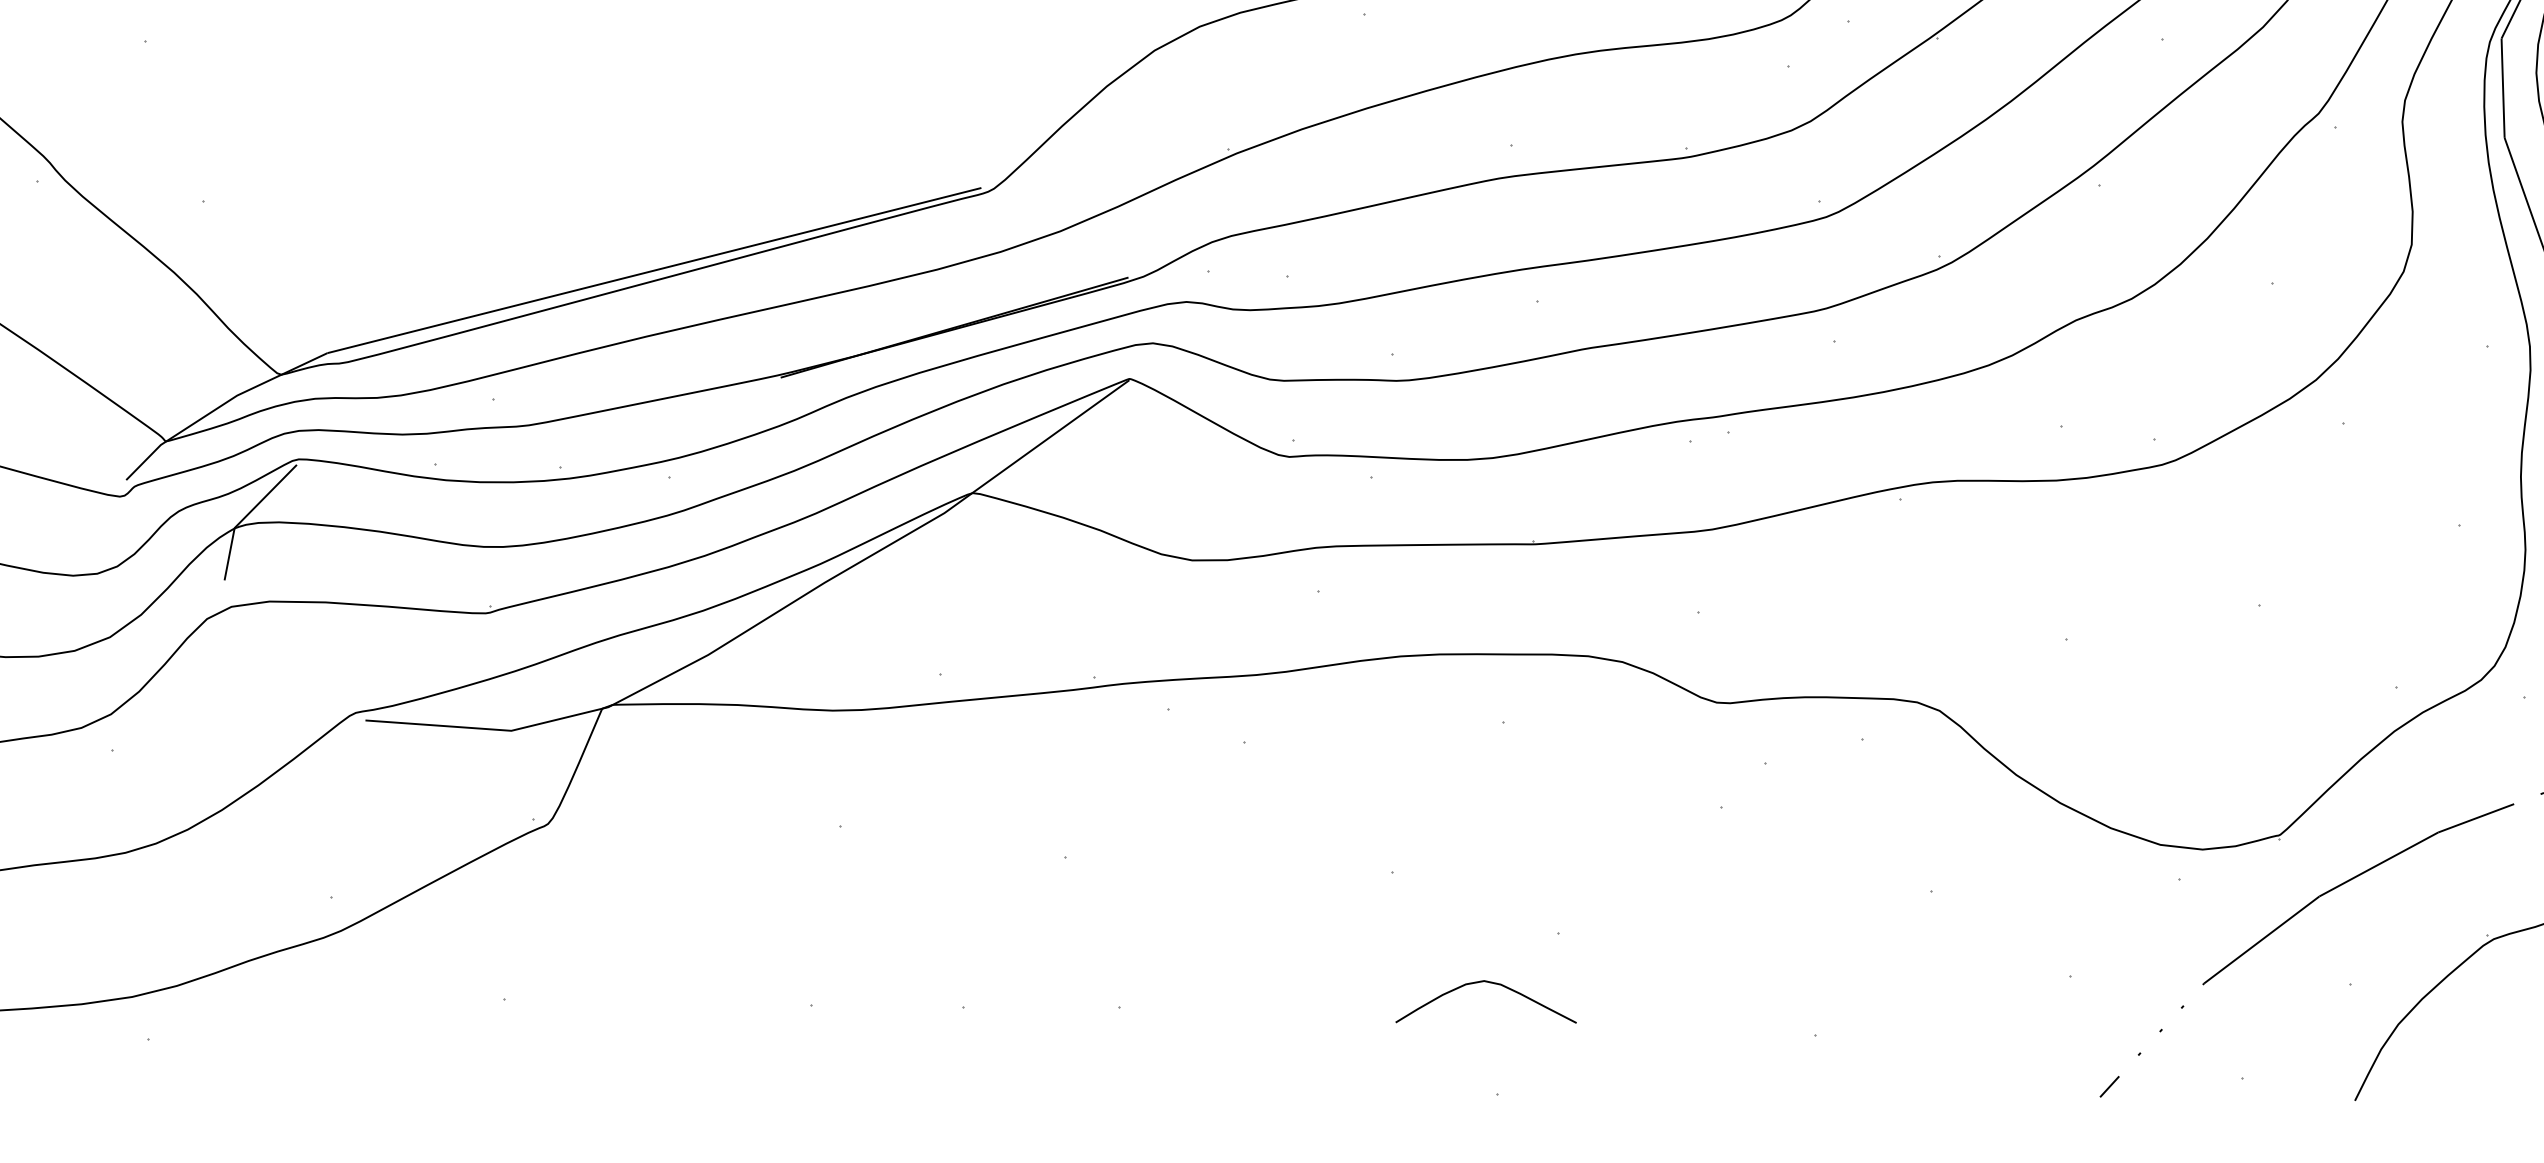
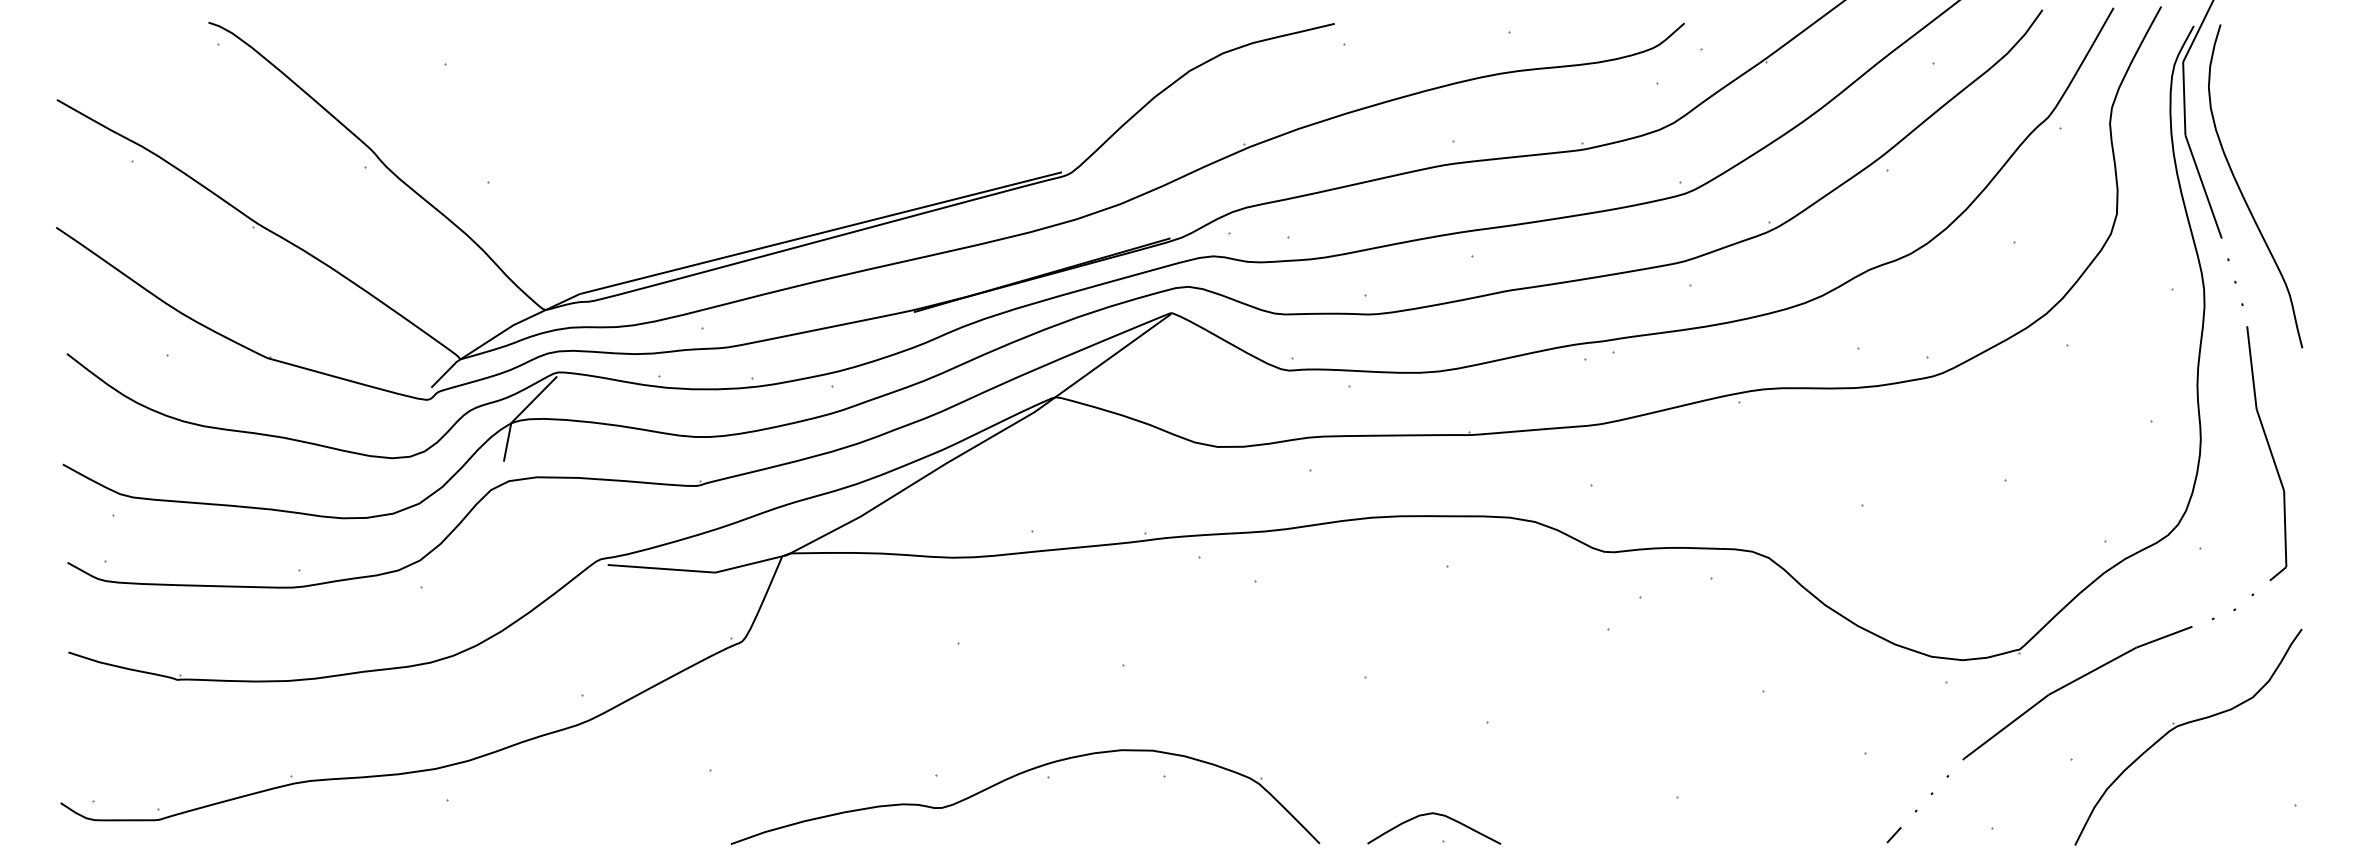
curve: (1490, 984) -> (1437, 815), moved
part: (919, 1007) -> (1016, 776), added

